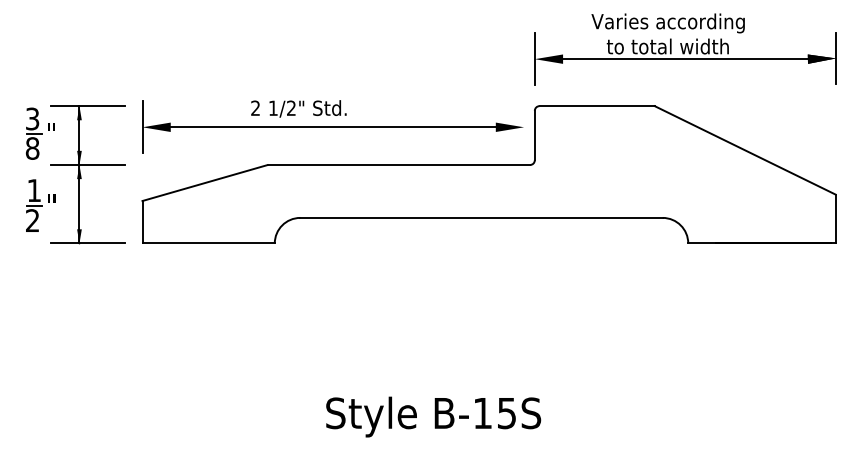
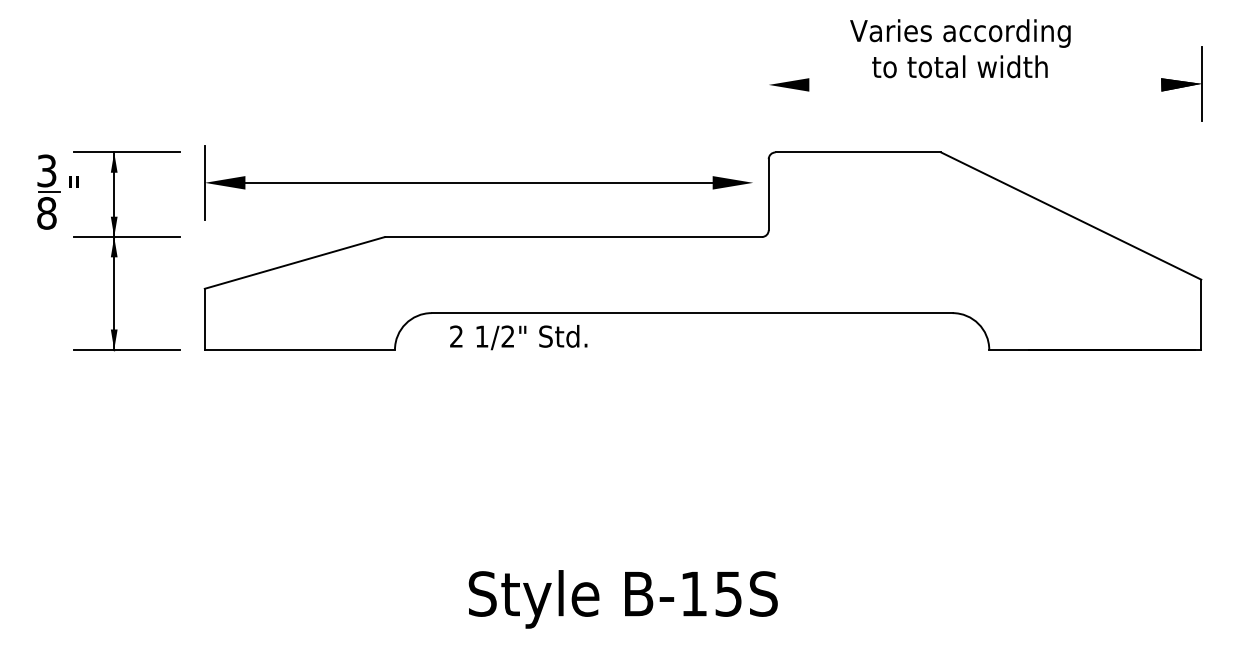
line: (534, 59) -> (768, 85), removed
line: (685, 59) -> (985, 85), removed
text: (298, 108) -> (518, 336), moved
part: (40, 205) -> (58, 295), removed

